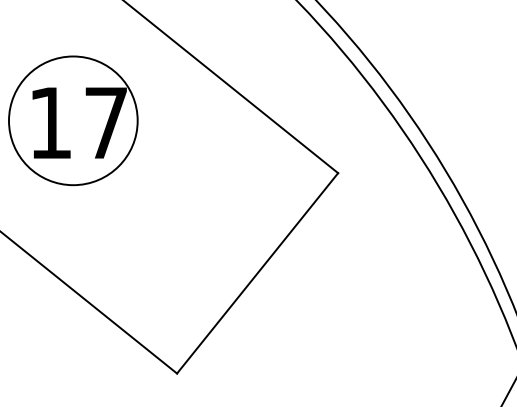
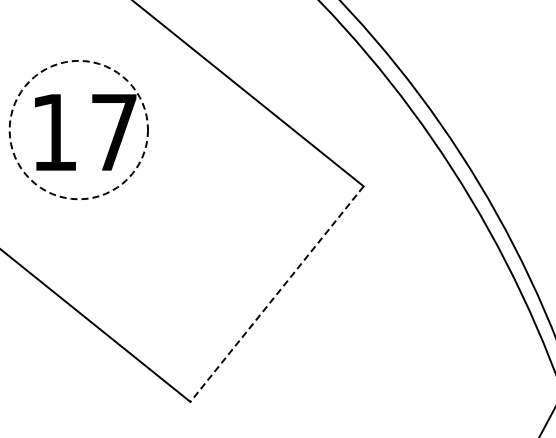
circle: (73, 120) -> (78, 129), solid -> dashed
line: (257, 273) -> (276, 294), solid -> dashed

